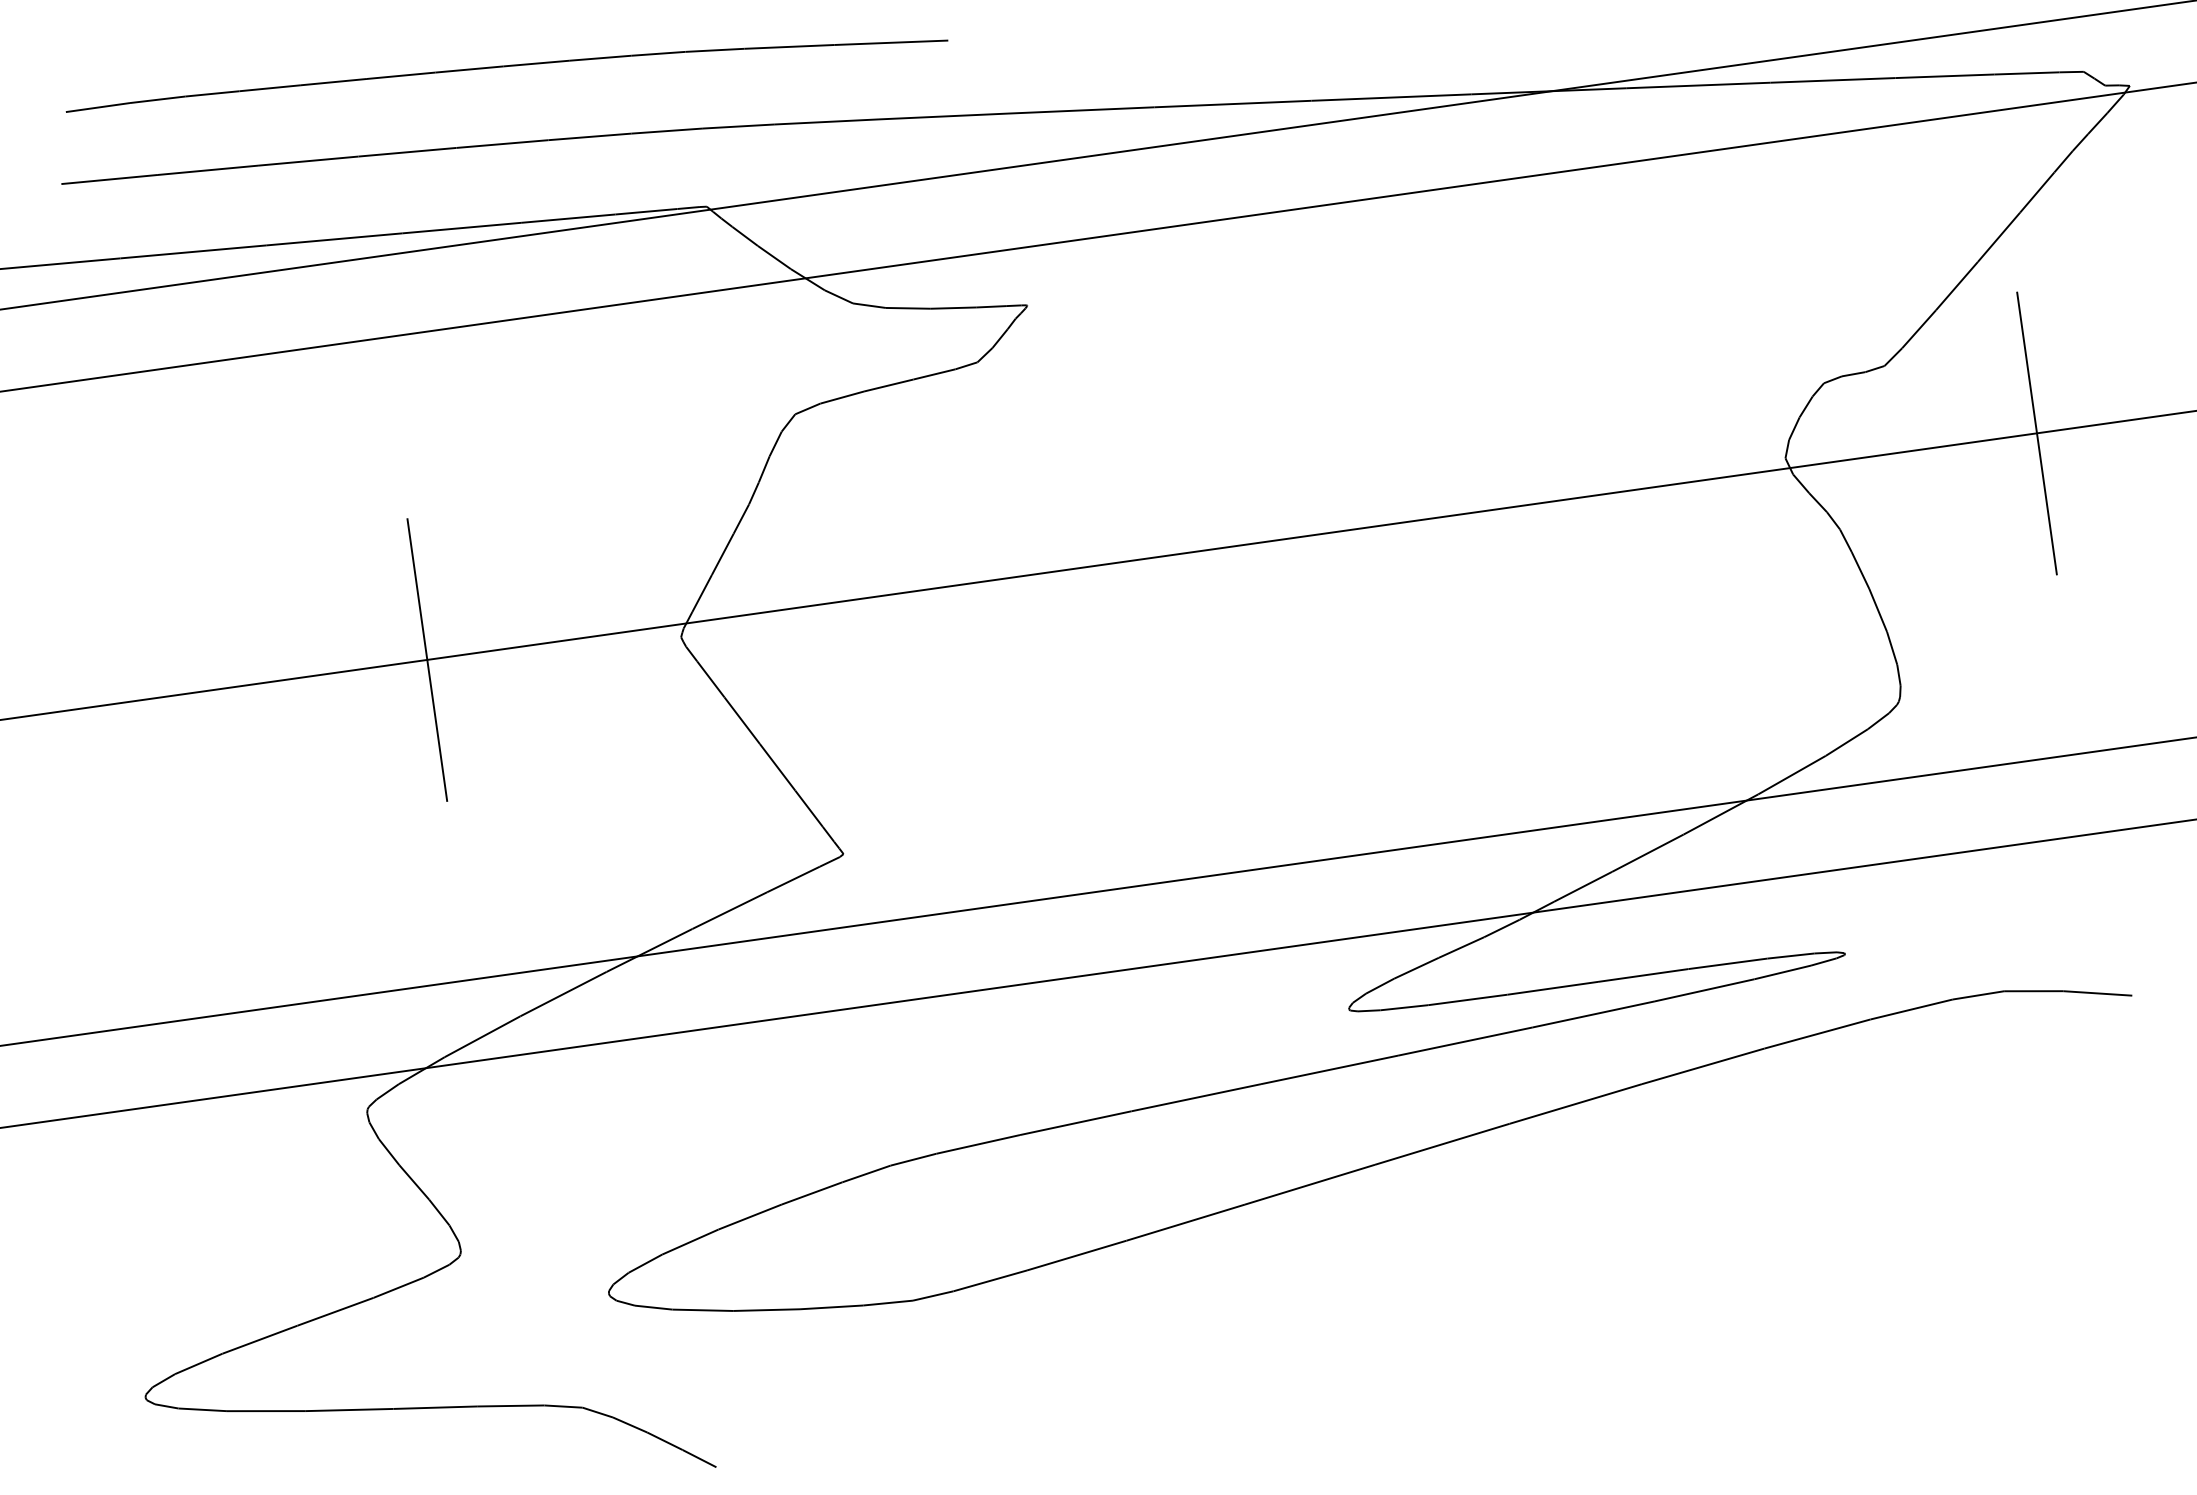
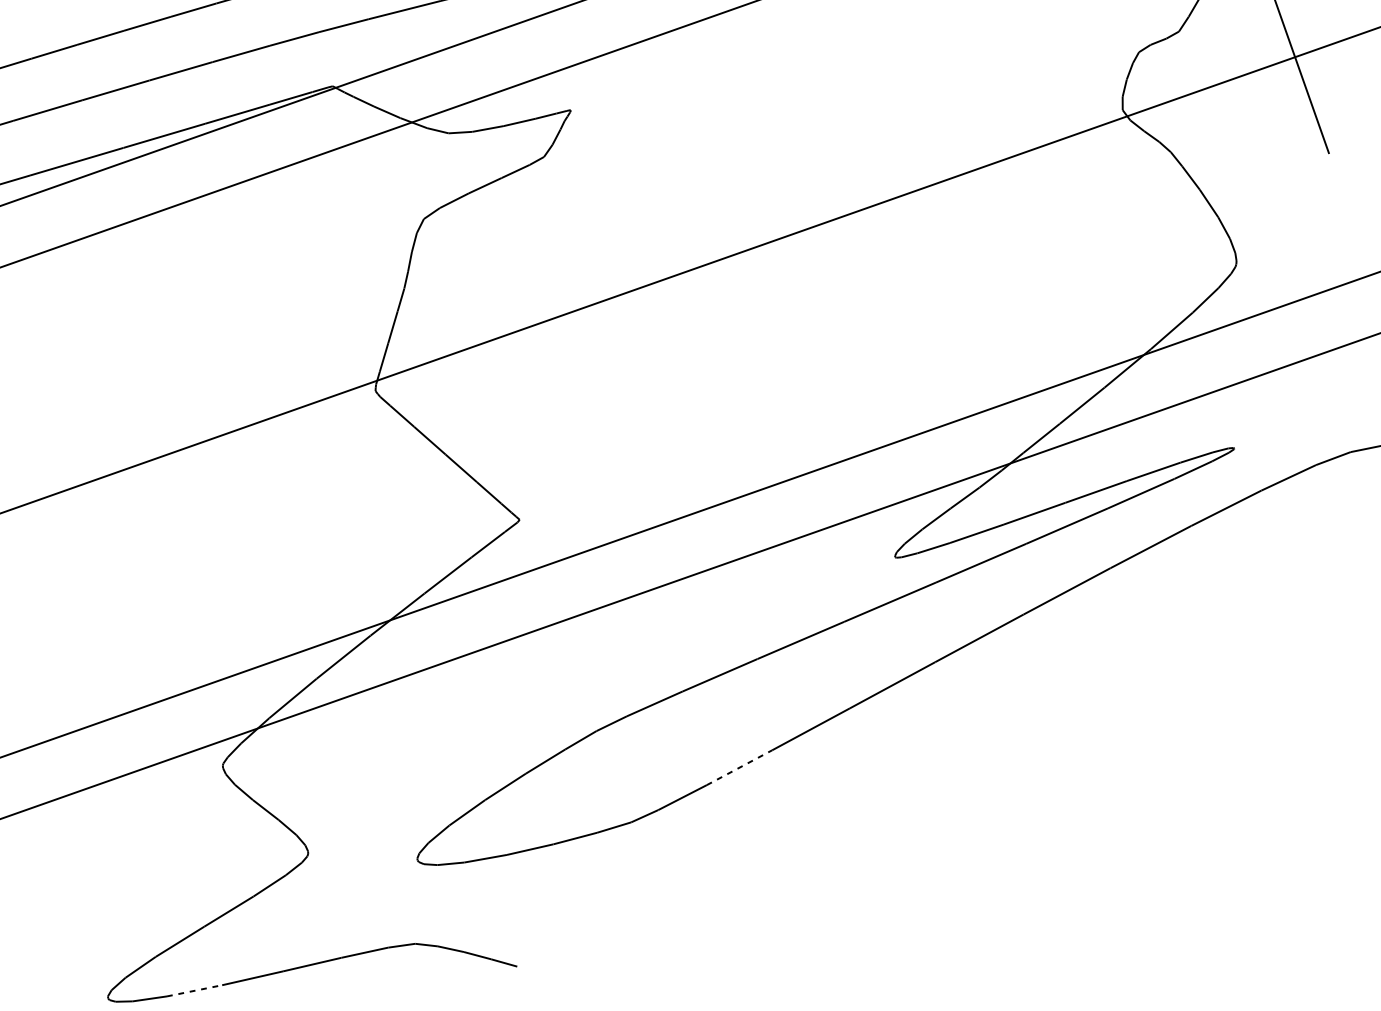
line: (427, 659) -> (201, 442), removed
line: (1076, 1255) -> (739, 767), solid -> dashed
line: (266, 1411) -> (194, 991), solid -> dashed

